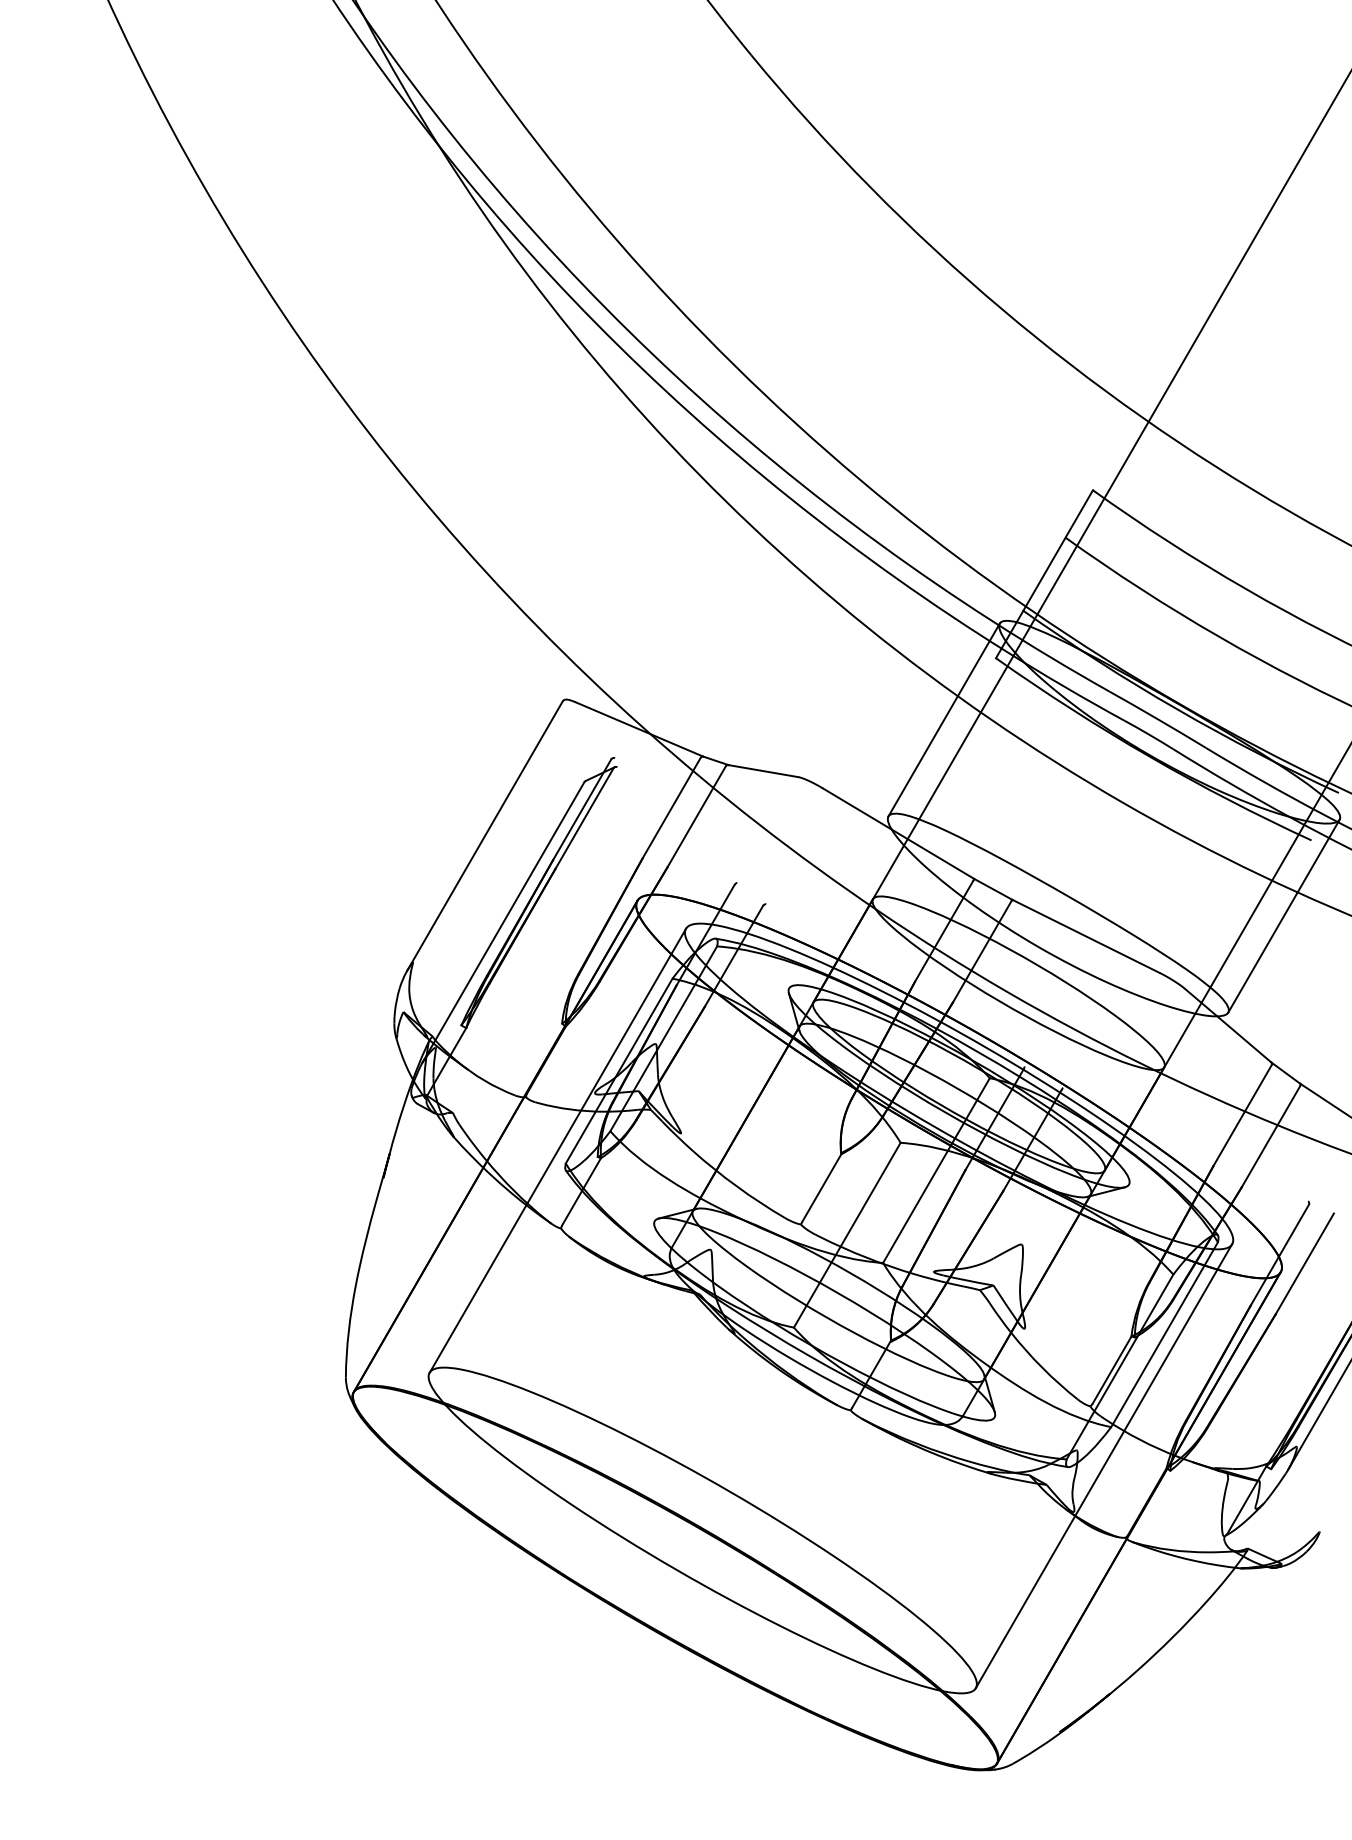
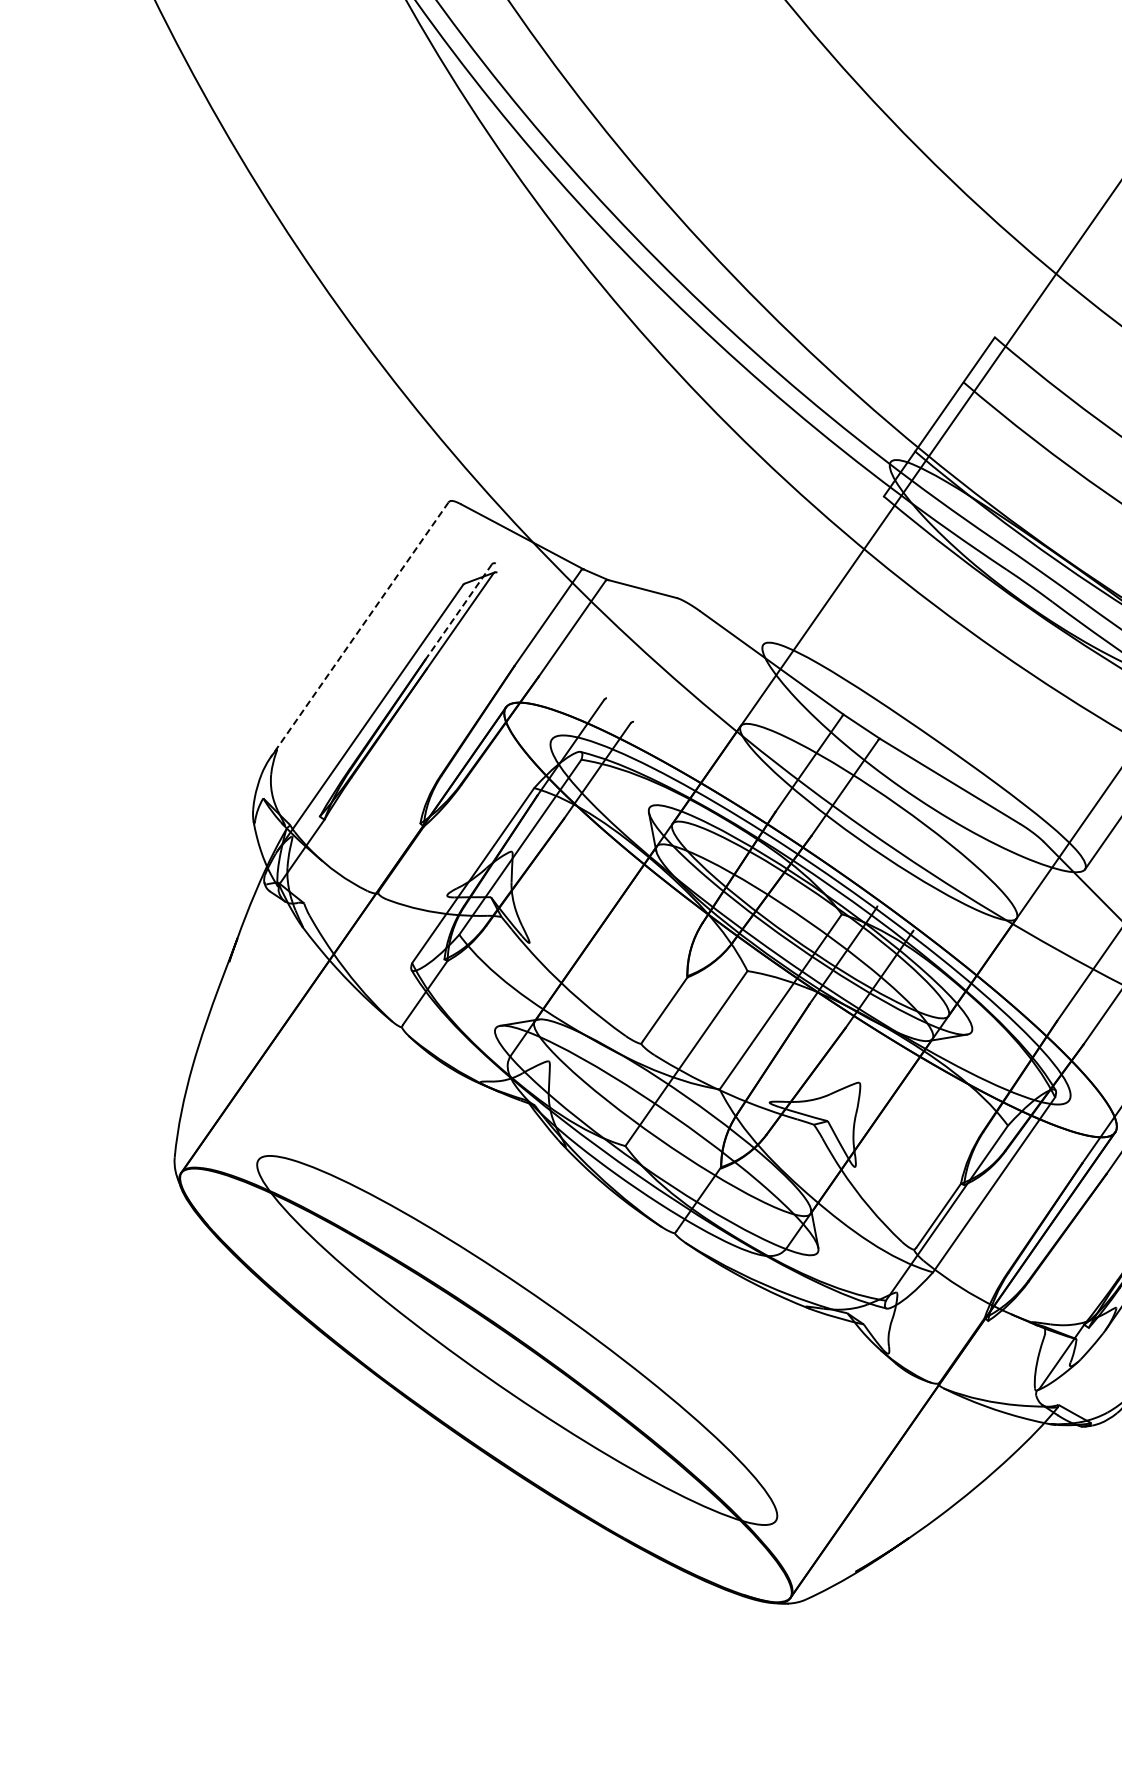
line: (943, 719) -> (826, 553), removed
line: (581, 810) -> (457, 612), solid -> dashed
line: (484, 836) -> (359, 630), solid -> dashed
line: (557, 1150) -> (404, 949), removed
line: (1103, 1466) -> (921, 1310), removed

